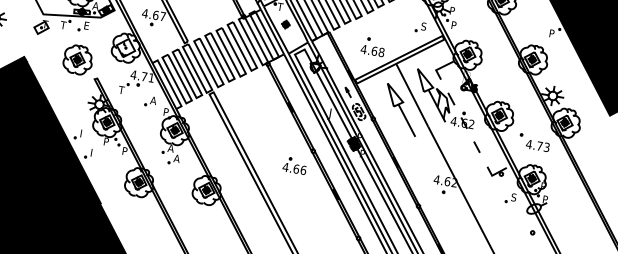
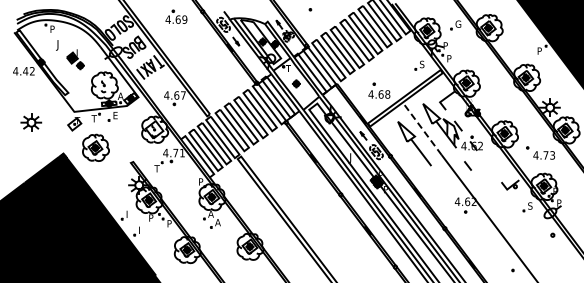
part: (77, 59) -> (95, 147), moved
line: (412, 95) -> (422, 128), solid -> dashed
part: (149, 101) -> (184, 174), removed
line: (476, 146) -> (467, 165), moved
part: (295, 165) -> (326, 210), removed

